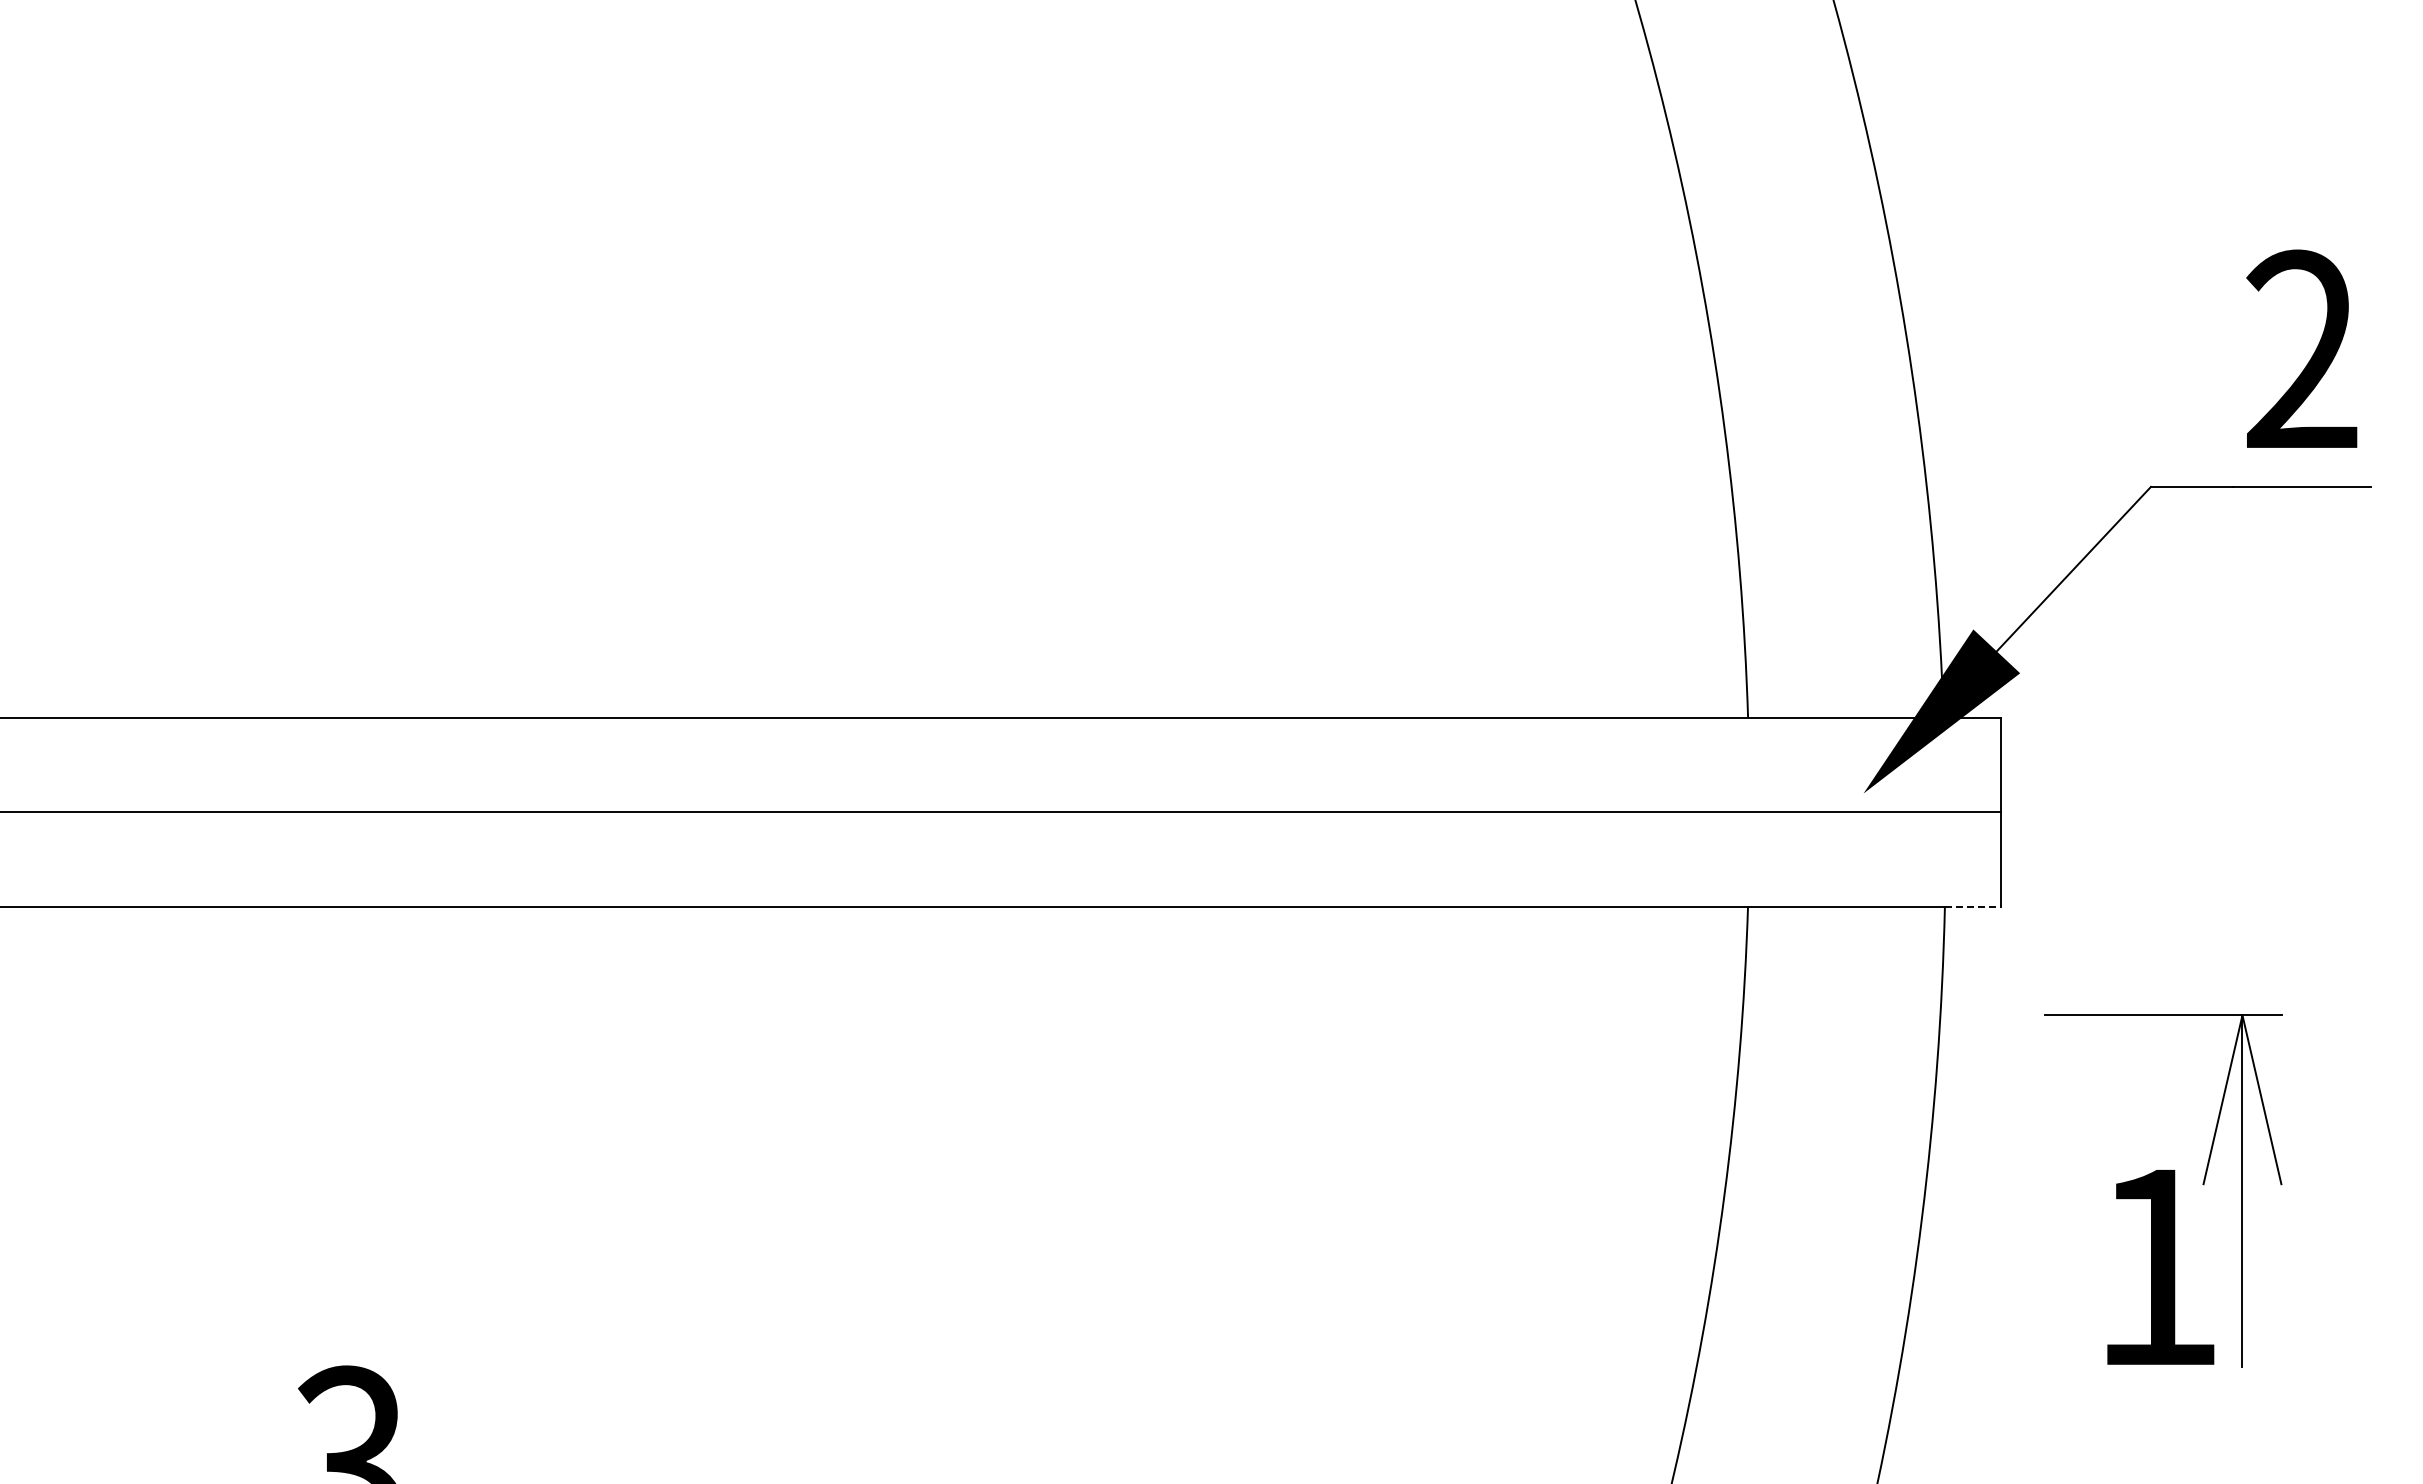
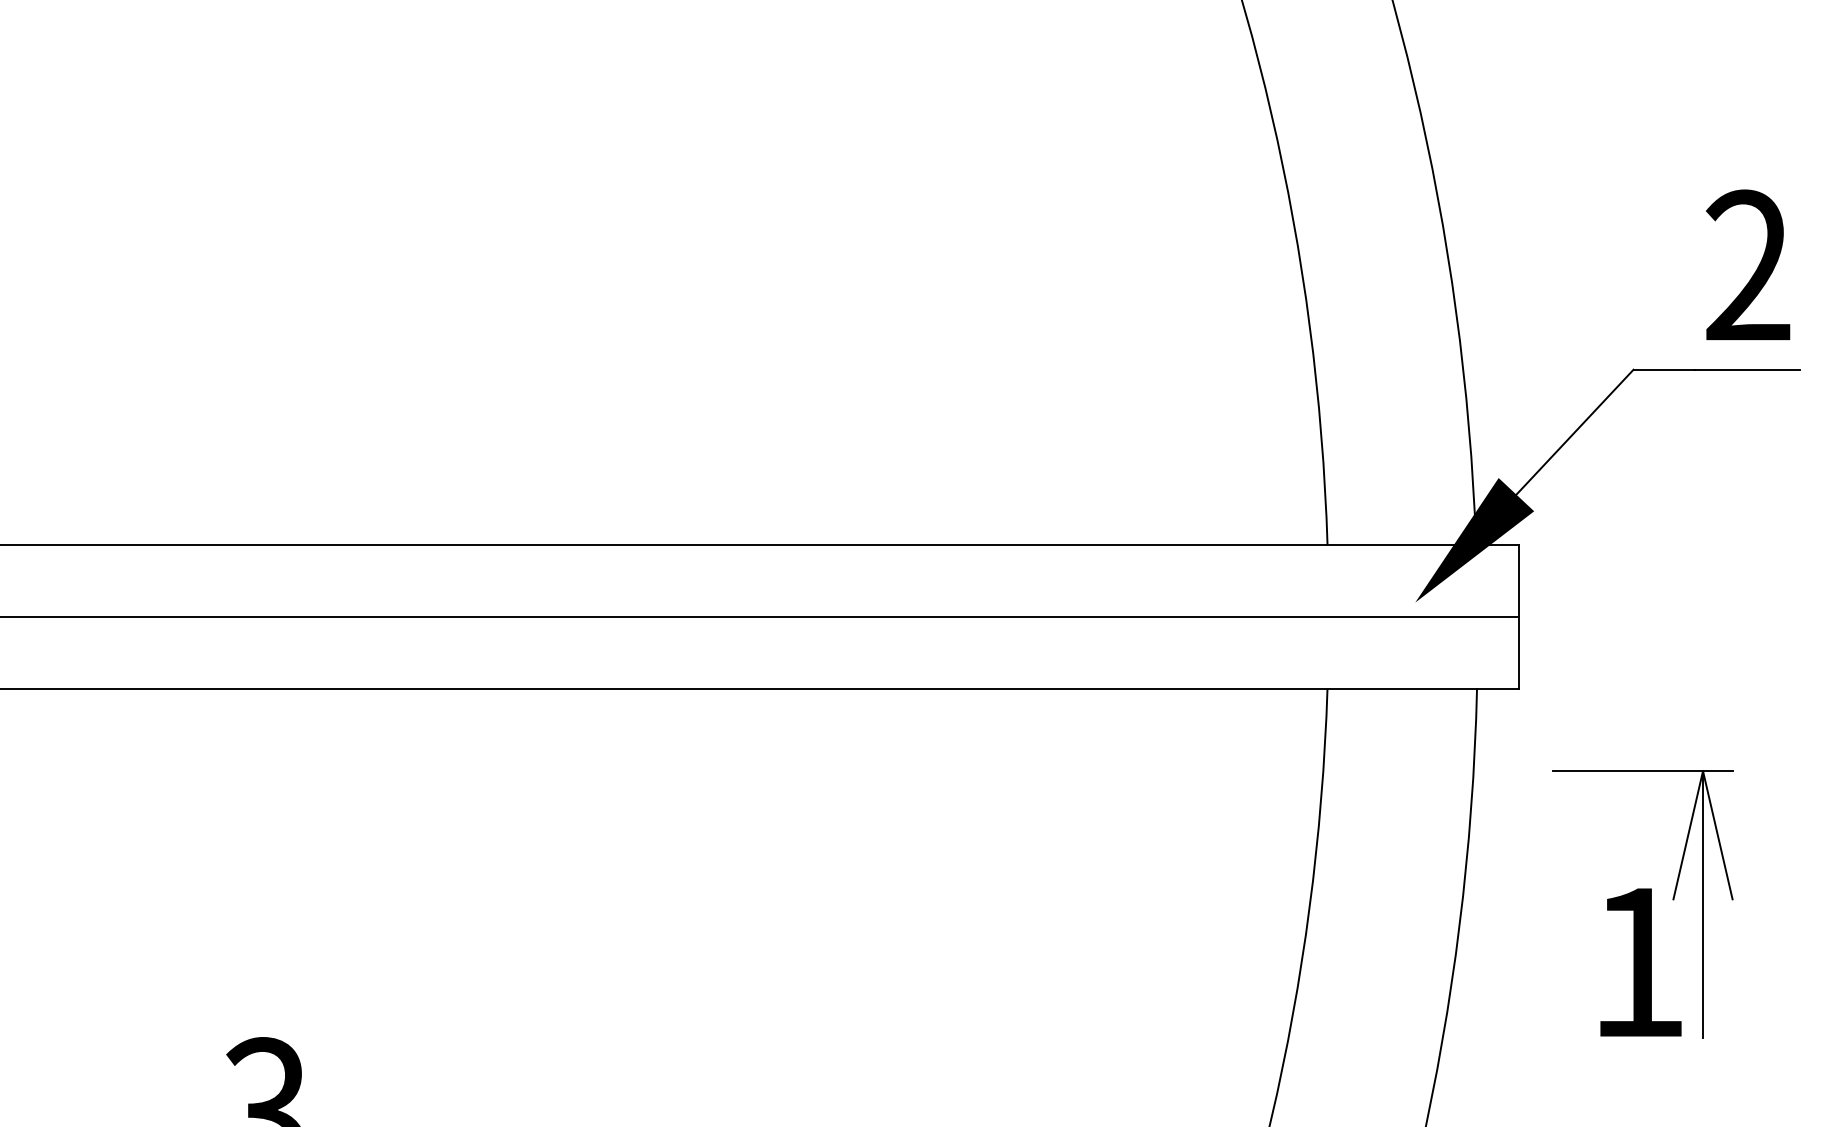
line: (1972, 906) -> (1497, 688), dashed -> solid

